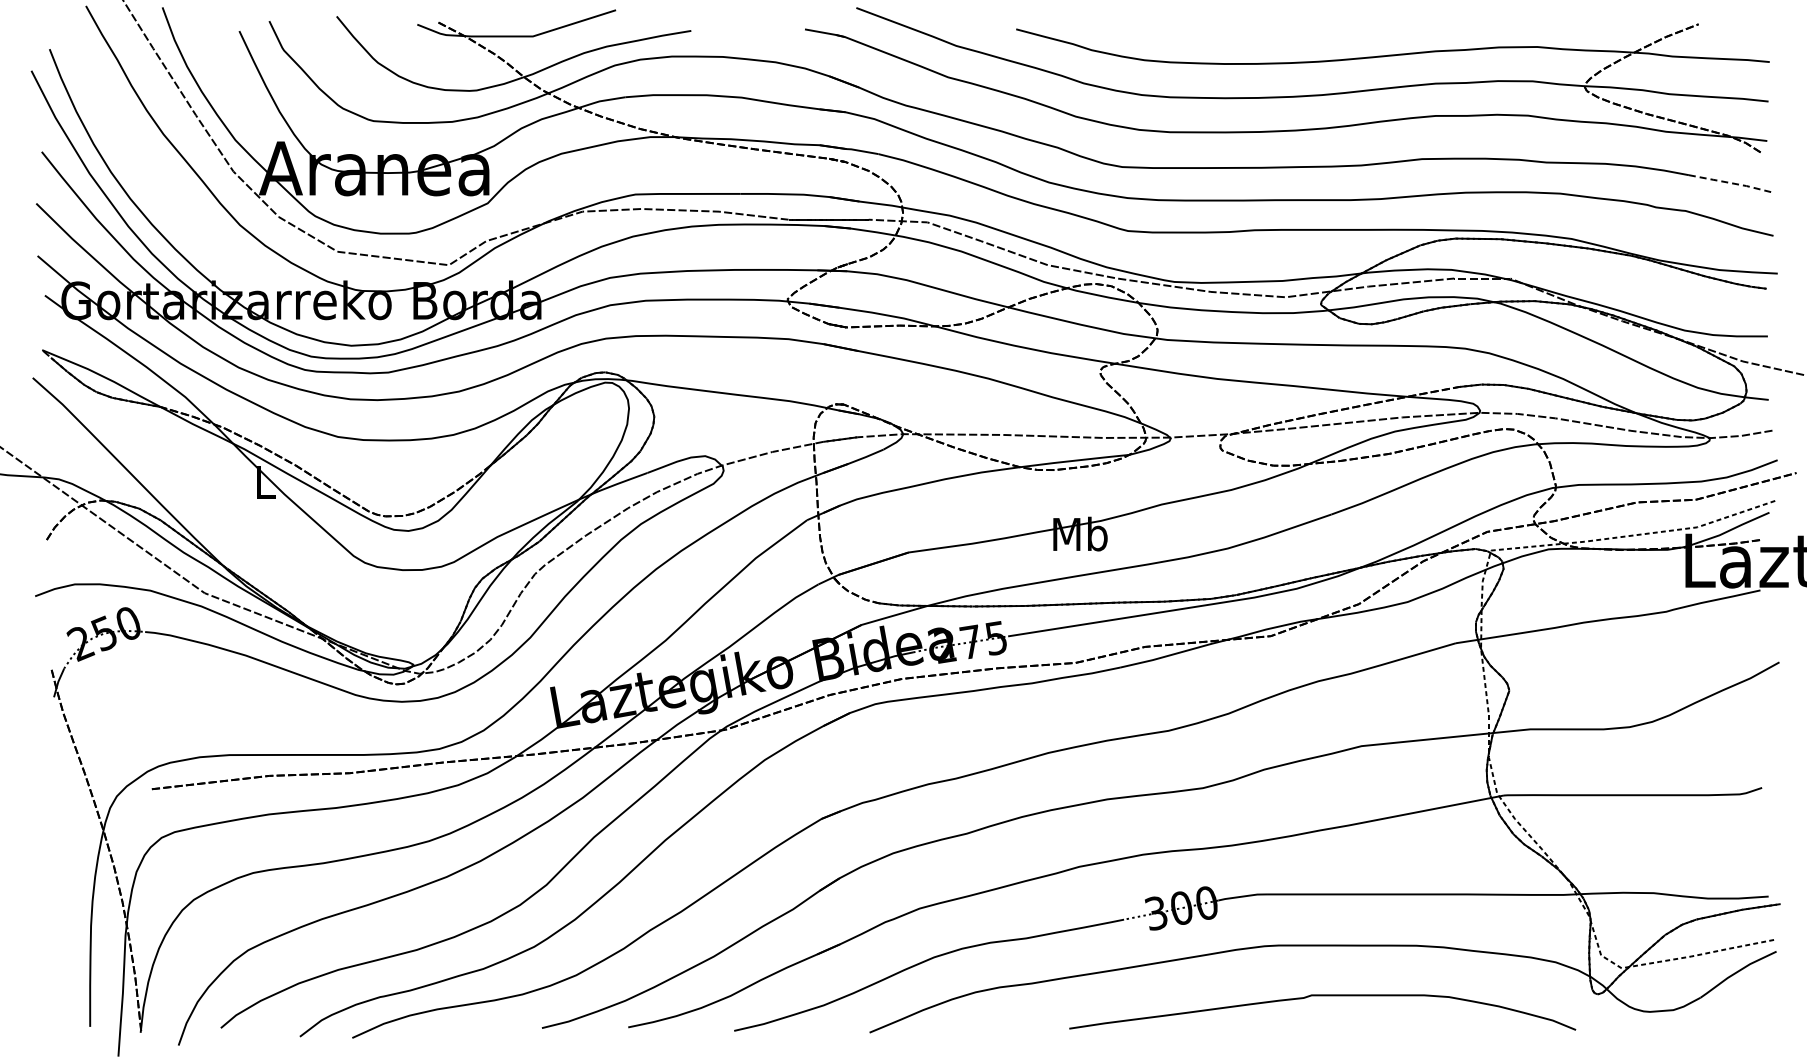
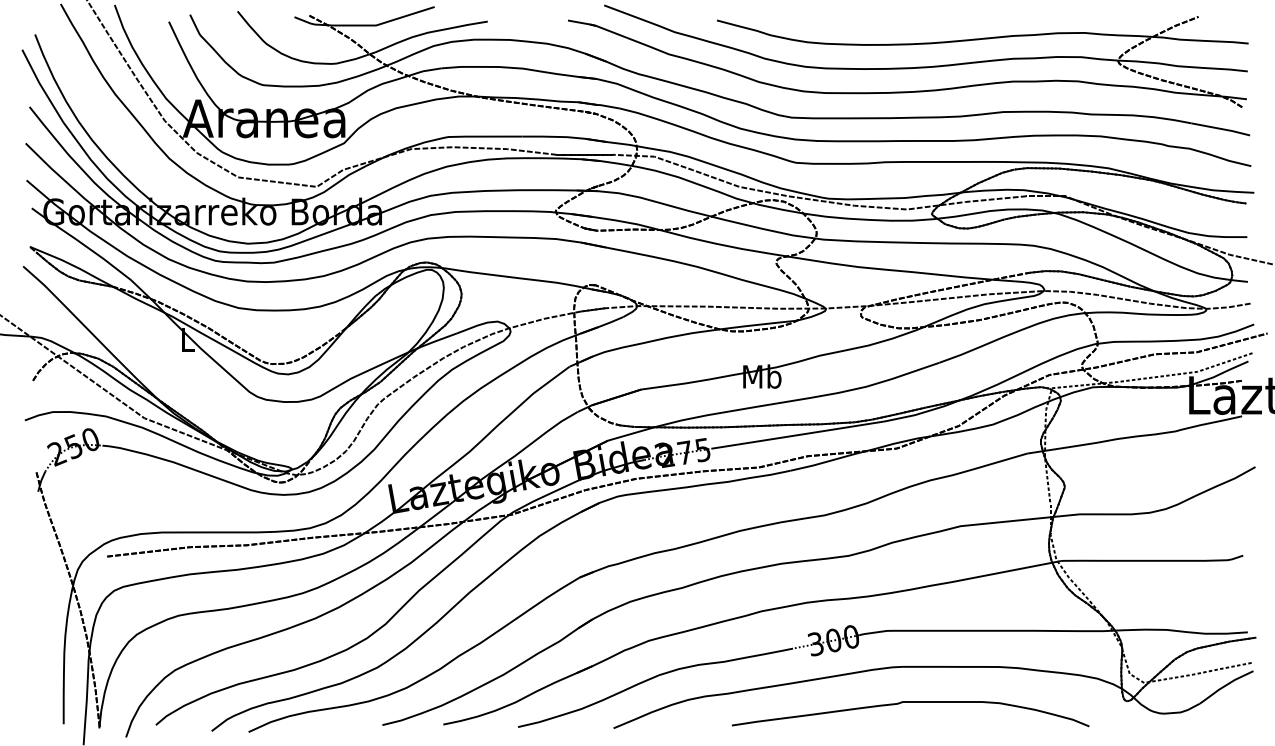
line: (1731, 183) -> (1221, 129), dashed -> solid
curve: (1322, 996) -> (910, 702), moved

